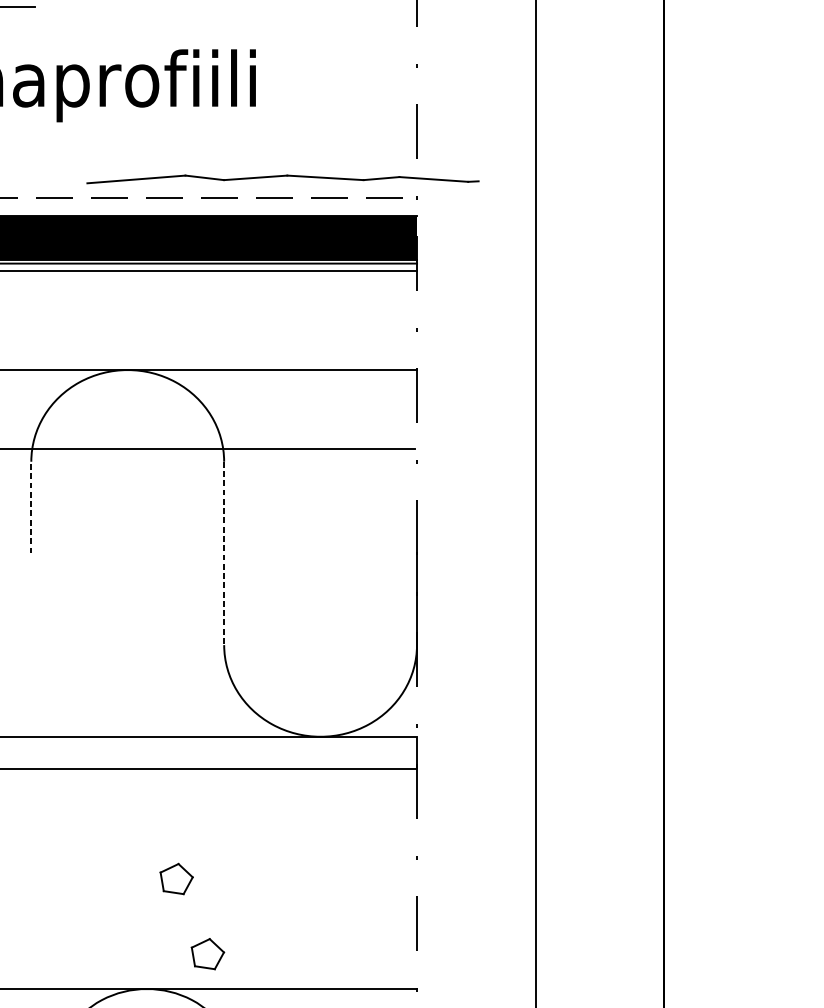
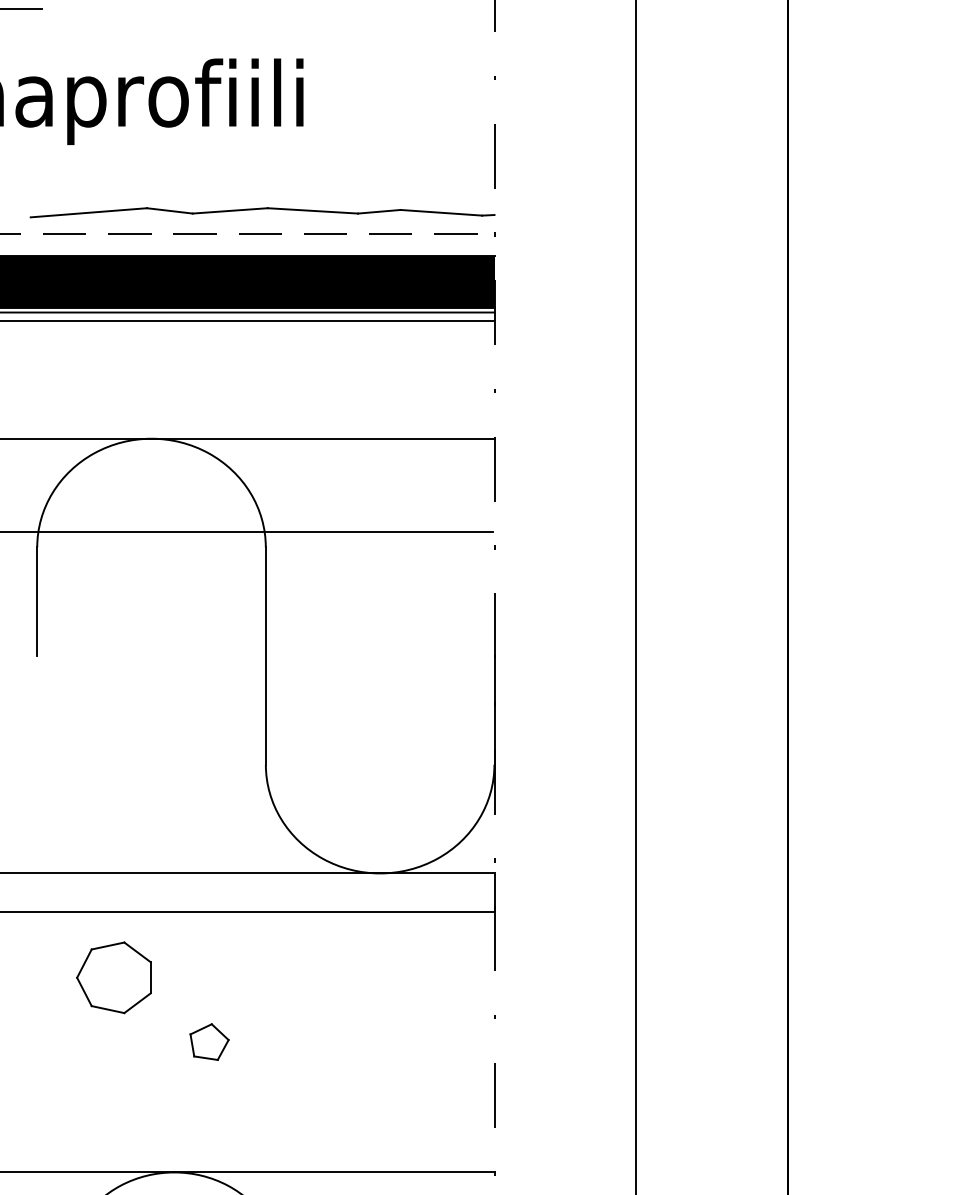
part: (282, 179) -> (262, 212), moved
line: (31, 507) -> (37, 601), dashed -> solid
line: (223, 553) -> (265, 656), dashed -> solid
part: (95, 824) -> (113, 977), added
part: (207, 953) -> (246, 1130), removed

